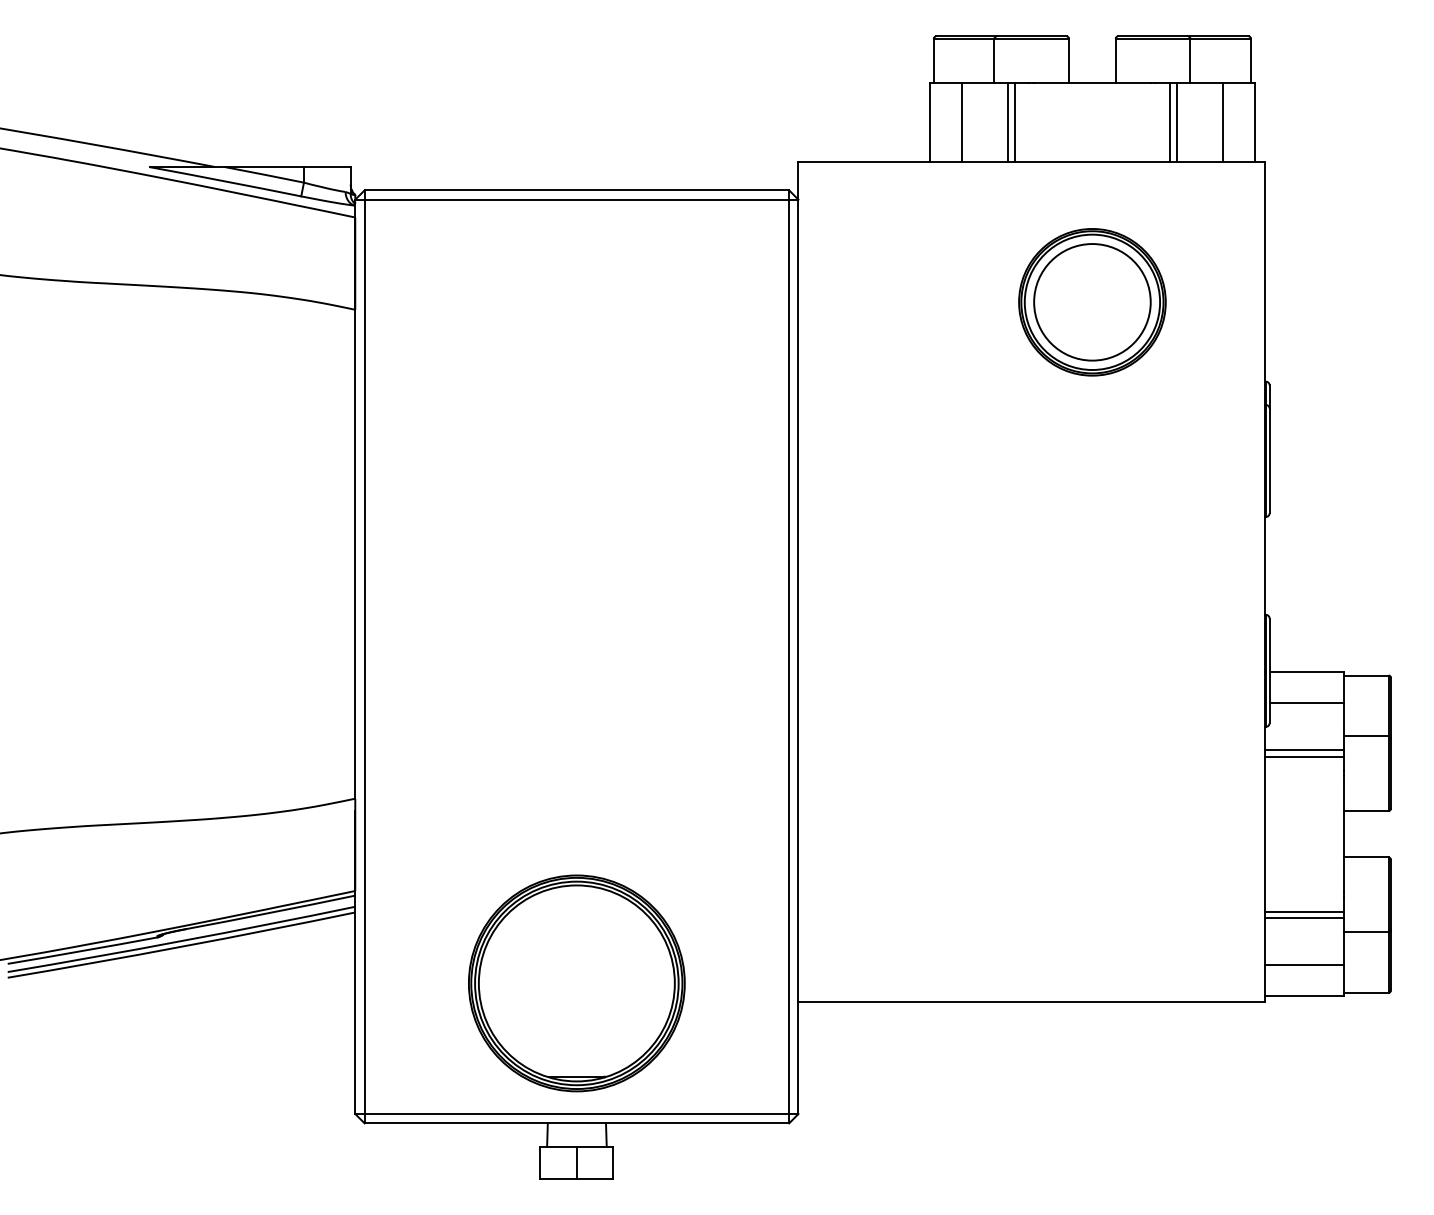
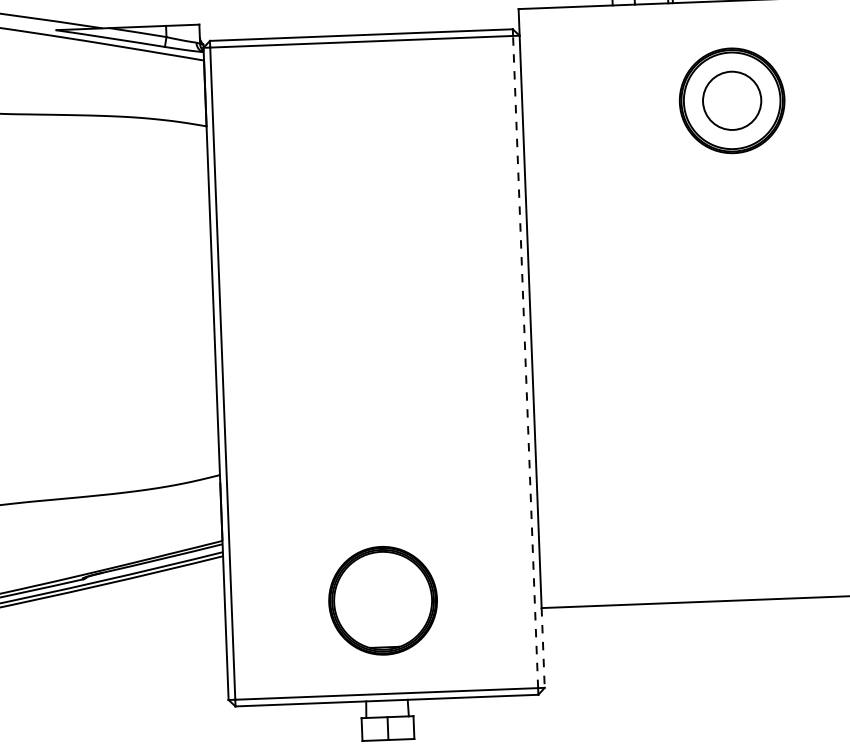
circle: (1092, 302) -> (732, 100), size x0.7
line: (789, 656) -> (525, 361), solid -> dashed
part: (576, 983) -> (382, 600), size x0.7
line: (798, 1058) -> (543, 648), solid -> dashed

